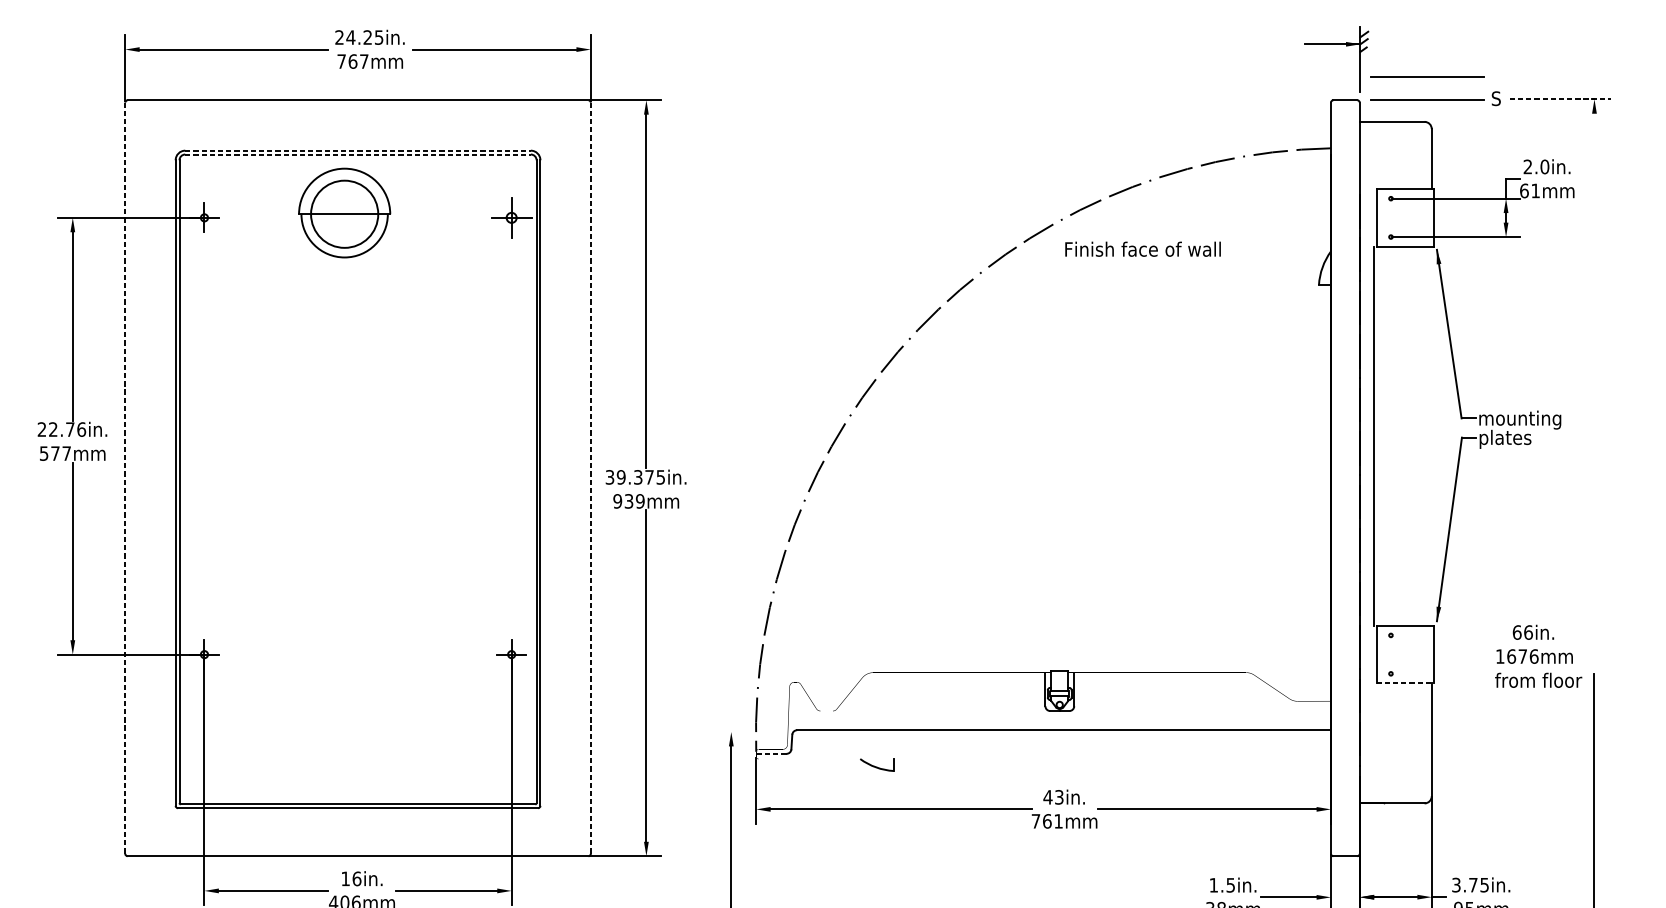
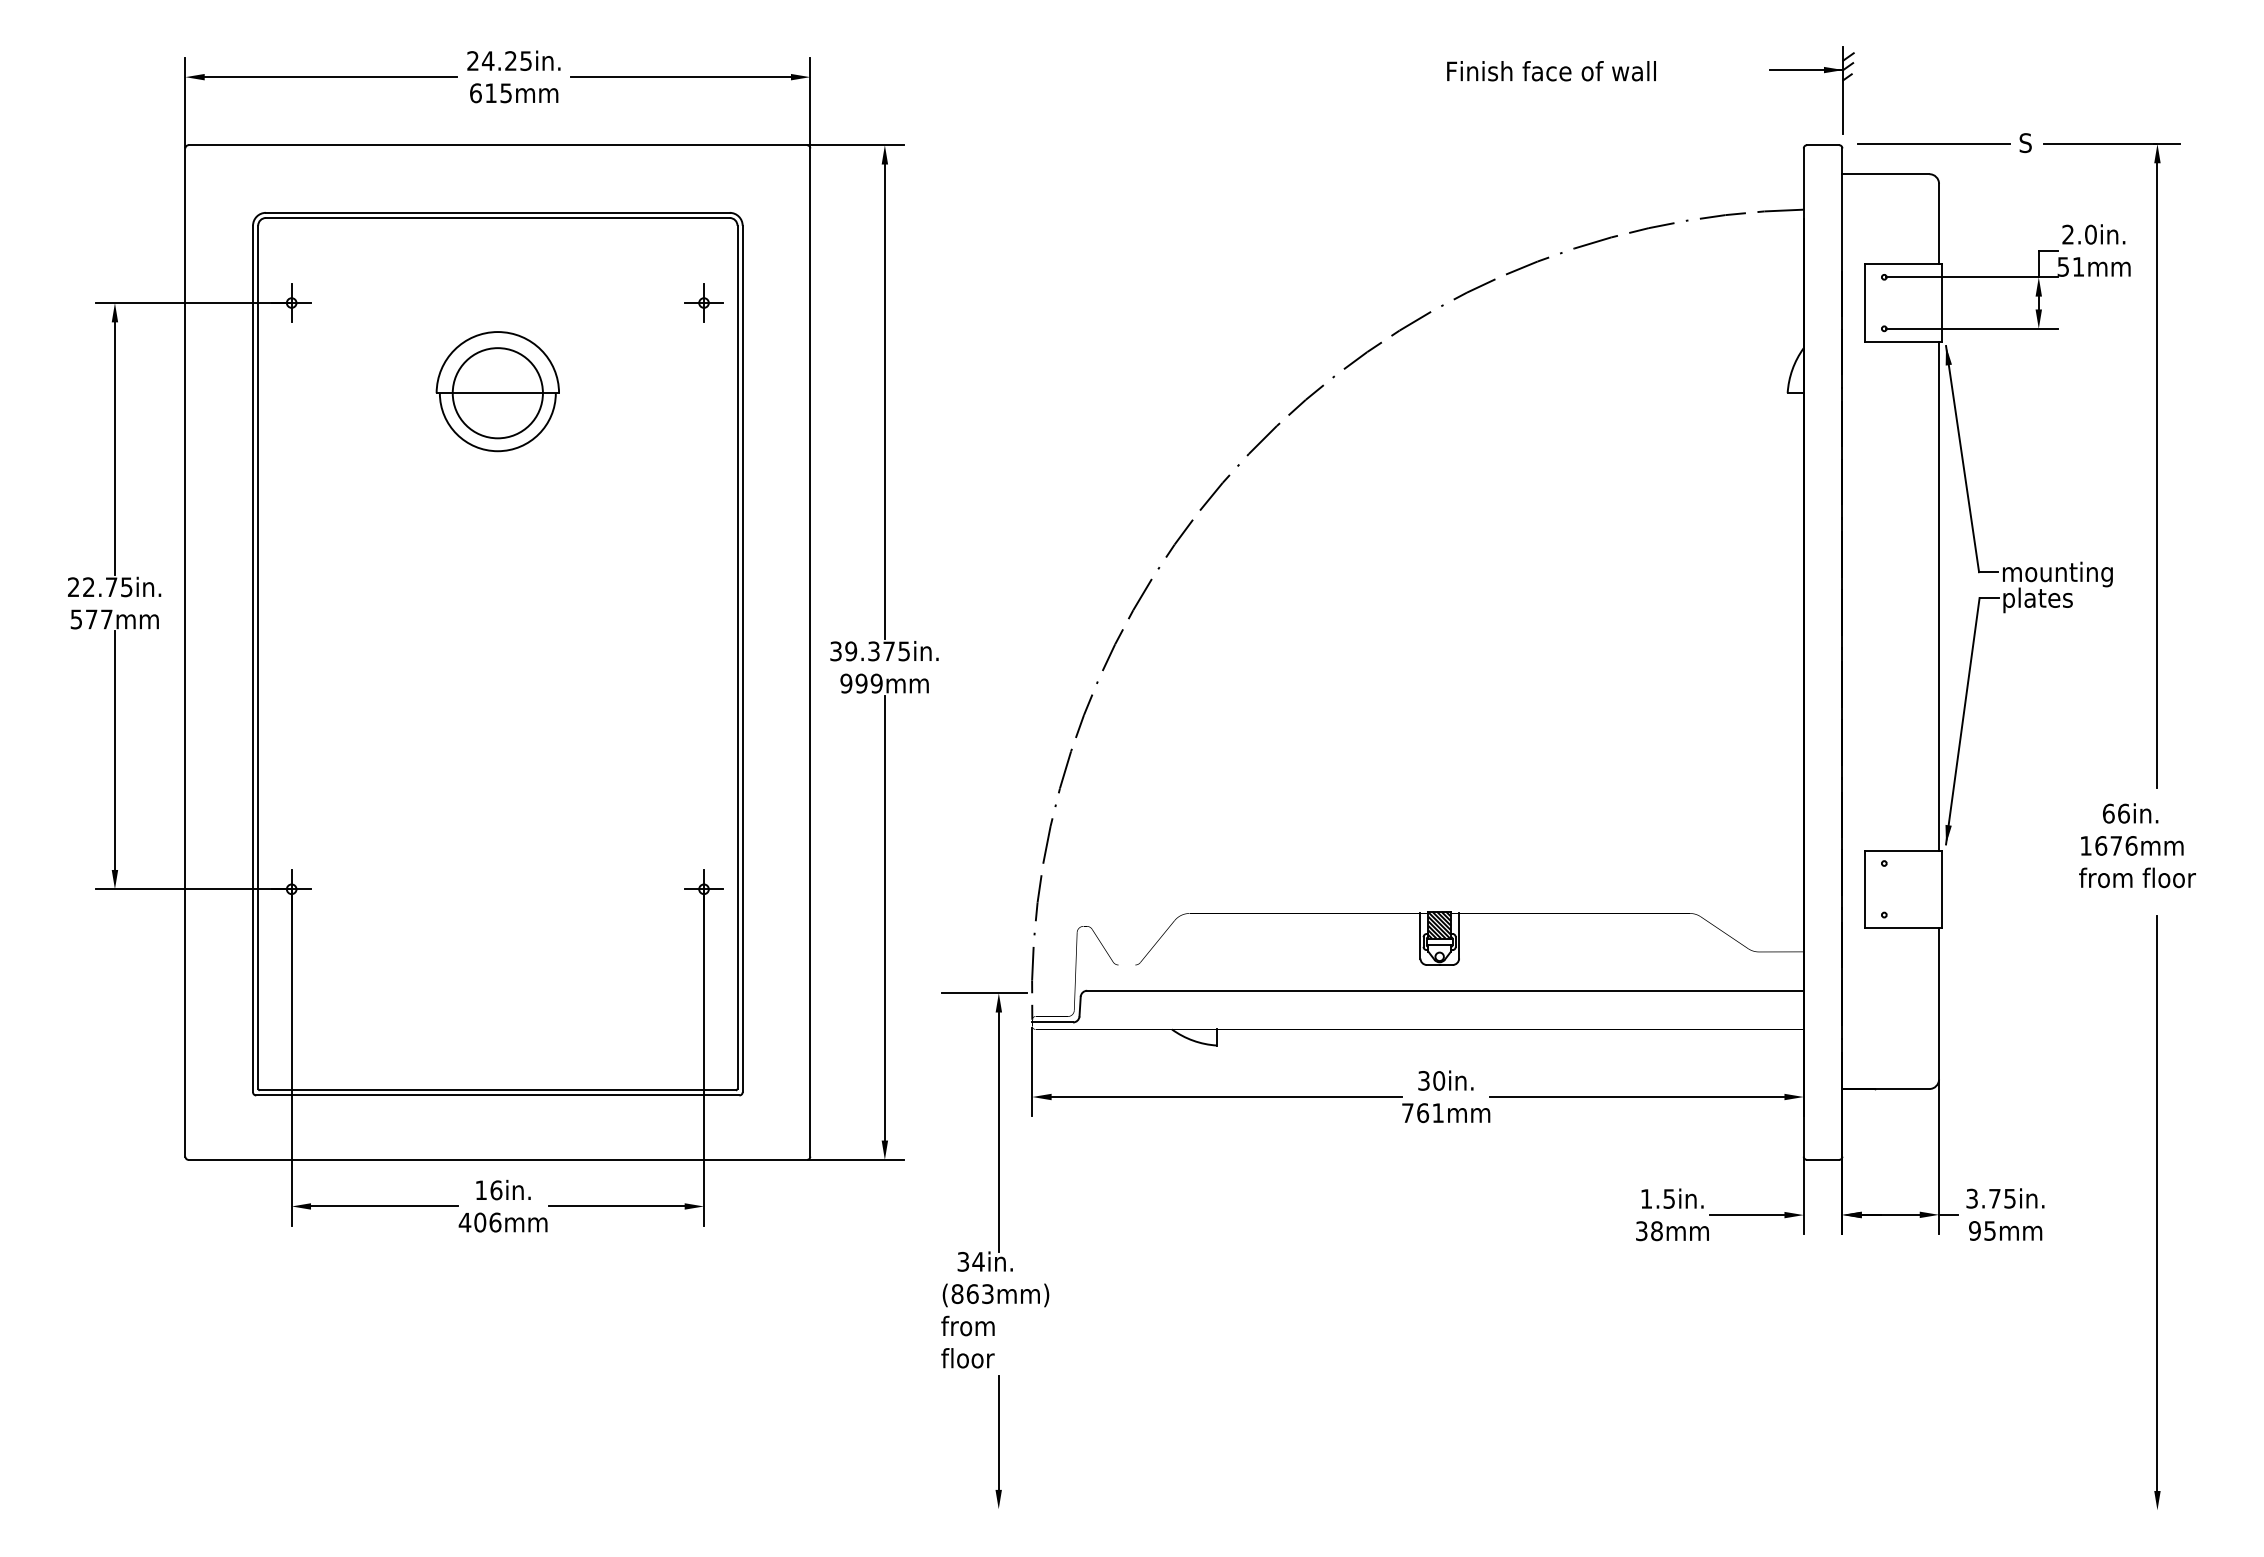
text: (352, 61) -> (490, 93), 767mm -> 615mm
line: (1427, 75) -> (1933, 112), removed
line: (1560, 99) -> (2111, 143), dashed -> solid
line: (357, 150) -> (497, 212), dashed -> solid
line: (357, 154) -> (497, 218), dashed -> solid
text: (1524, 190) -> (2063, 266), 61mm -> 51mm
part: (344, 212) -> (497, 391), moved
part: (511, 217) -> (703, 302), size x0.71
text: (1143, 249) -> (1551, 71), moved
line: (1594, 346) -> (2157, 475), added
text: (81, 429) -> (126, 587), 22.76in. -> 22.75in.
line: (1373, 435) -> (1939, 595), moved
line: (125, 478) -> (185, 653), dashed -> solid
line: (590, 478) -> (810, 653), dashed -> solid
text: (628, 501) -> (861, 683), 939mm -> 999mm
text: (1538, 656) -> (2137, 845), moved
hatch: (1059, 680) -> (1439, 924), added
line: (1405, 683) -> (1903, 927), dashed -> solid
line: (720, 732) -> (984, 993), added
line: (771, 753) -> (1052, 1022), dashed -> solid
text: (1053, 797) -> (1431, 1080), 43in. -> 30in.

